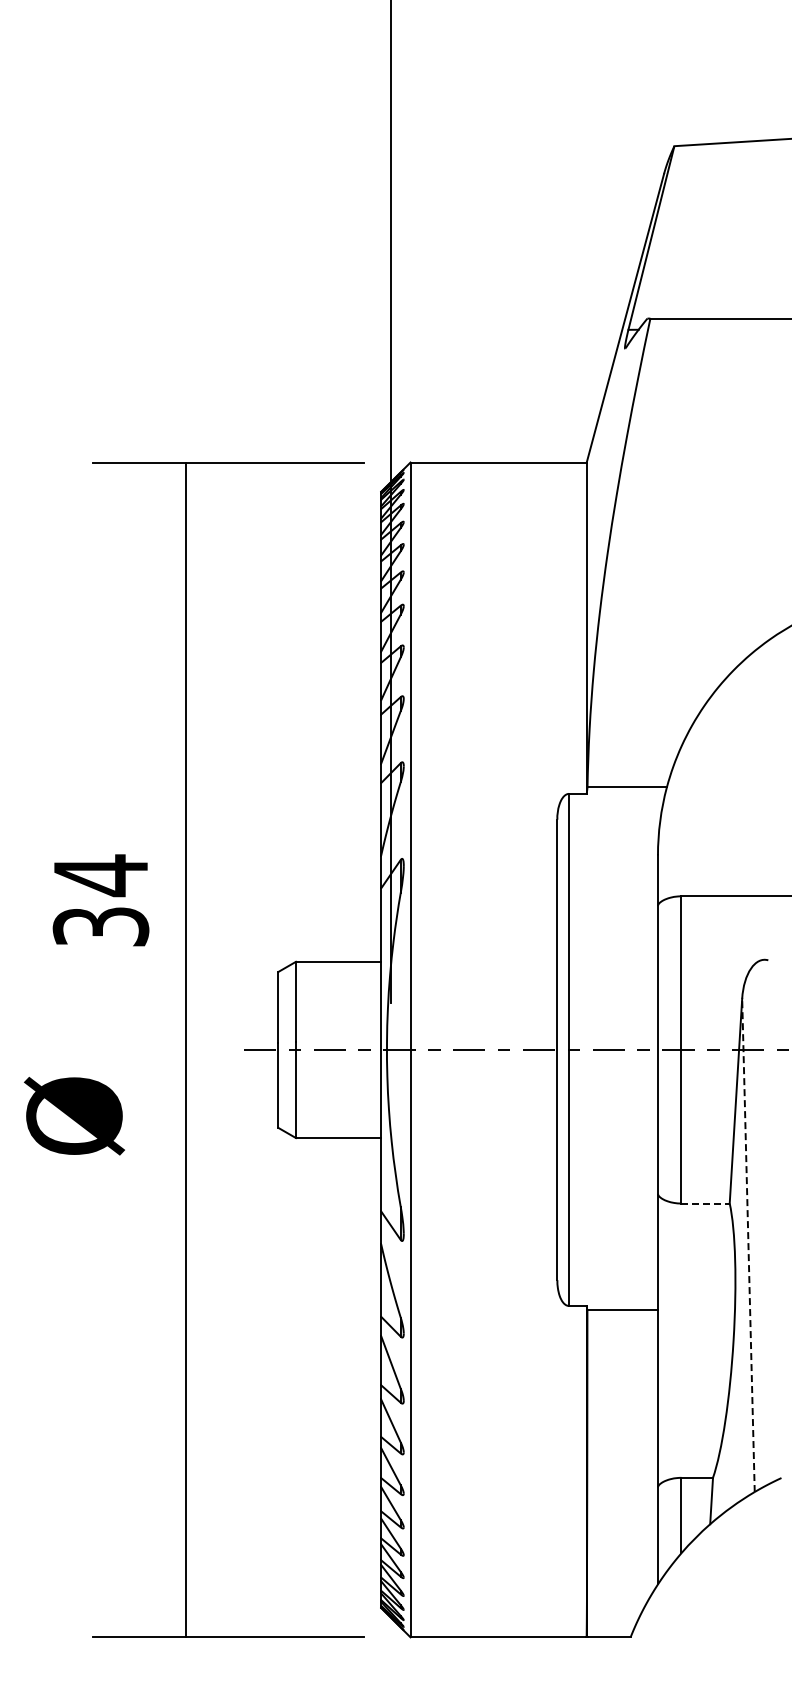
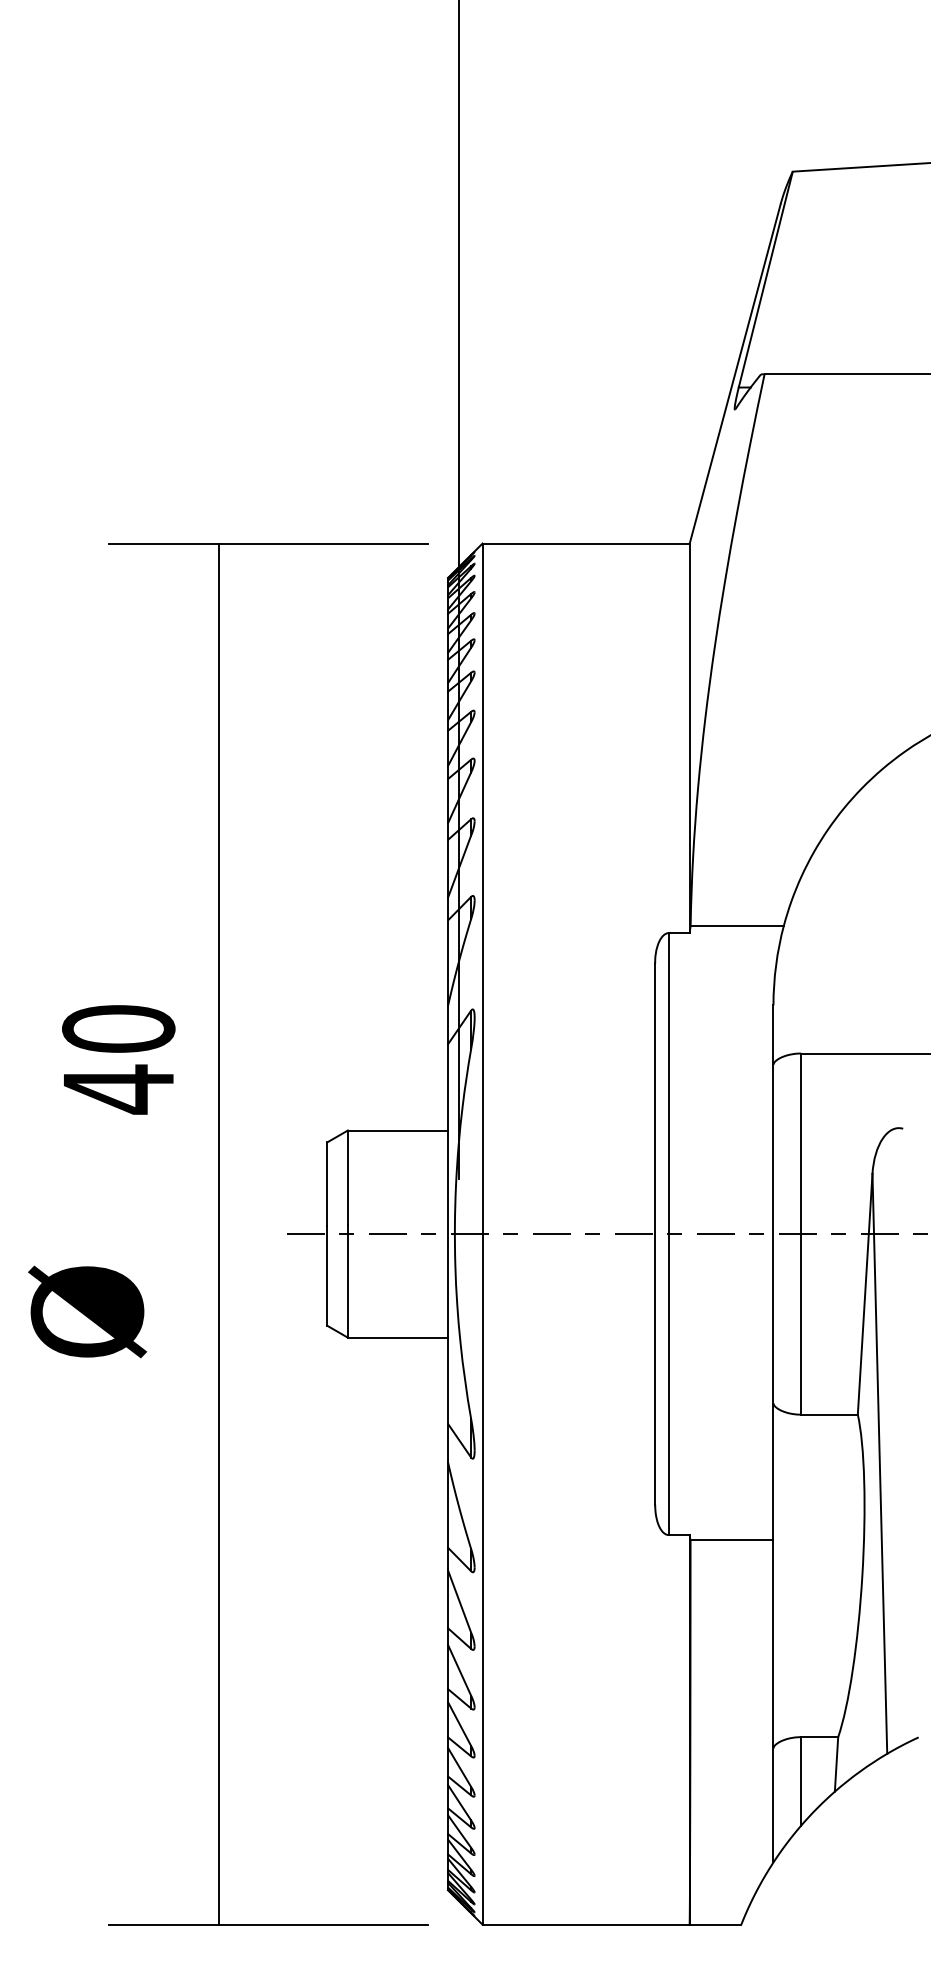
text: (100, 901) -> (118, 1059), 34 -> 40
line: (706, 1203) -> (830, 1414), dashed -> solid
line: (748, 1245) -> (879, 1464), dashed -> solid

